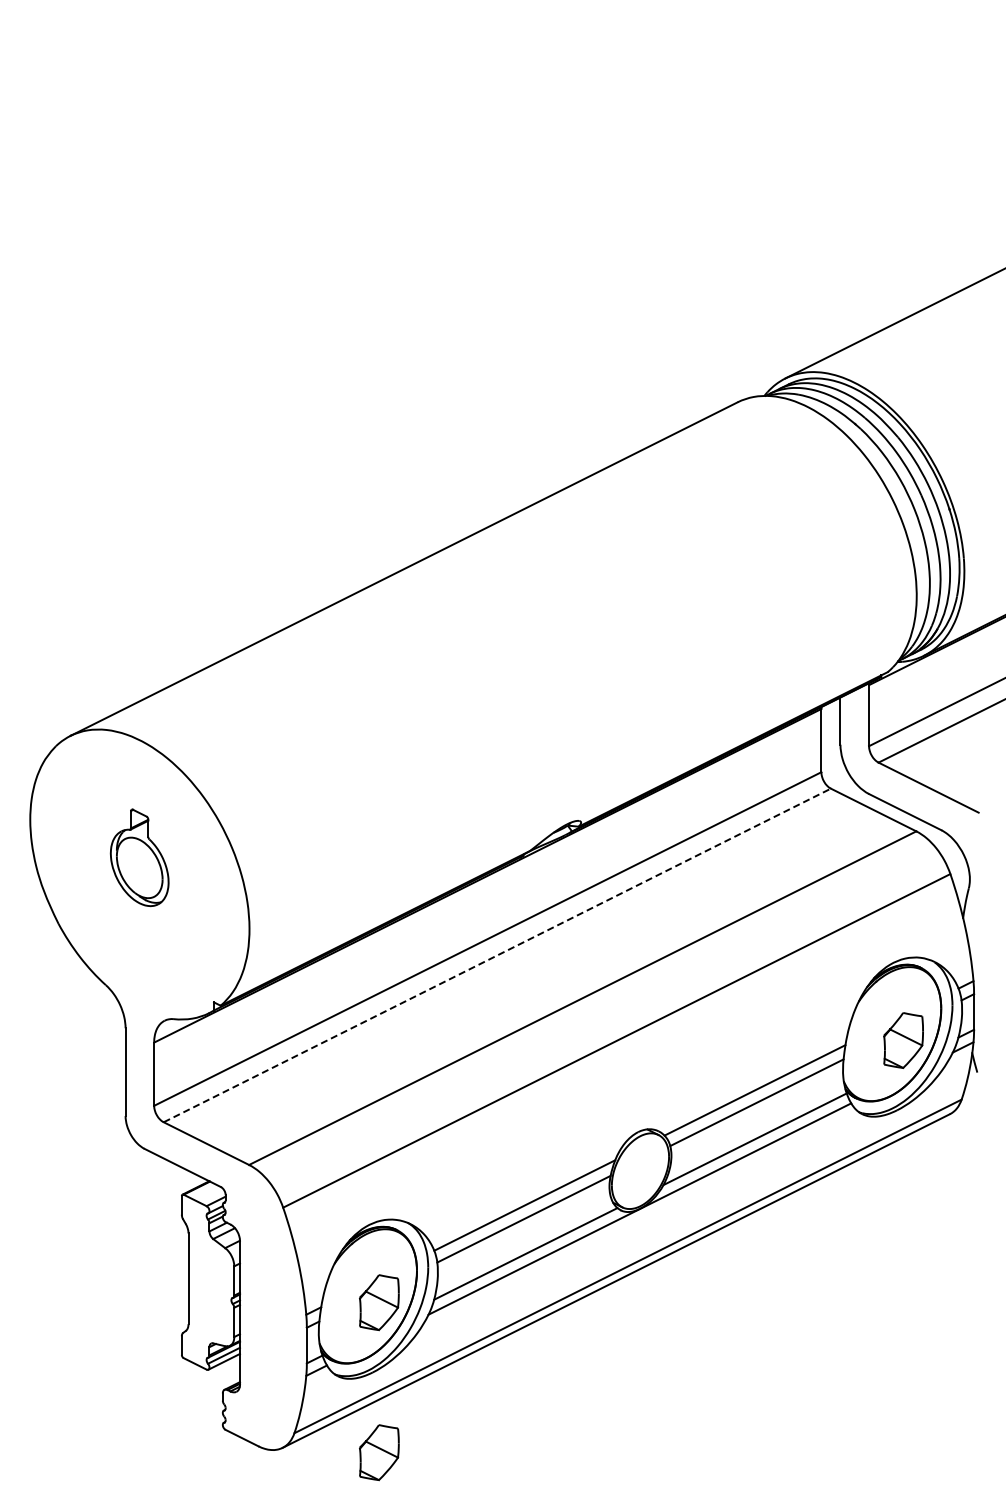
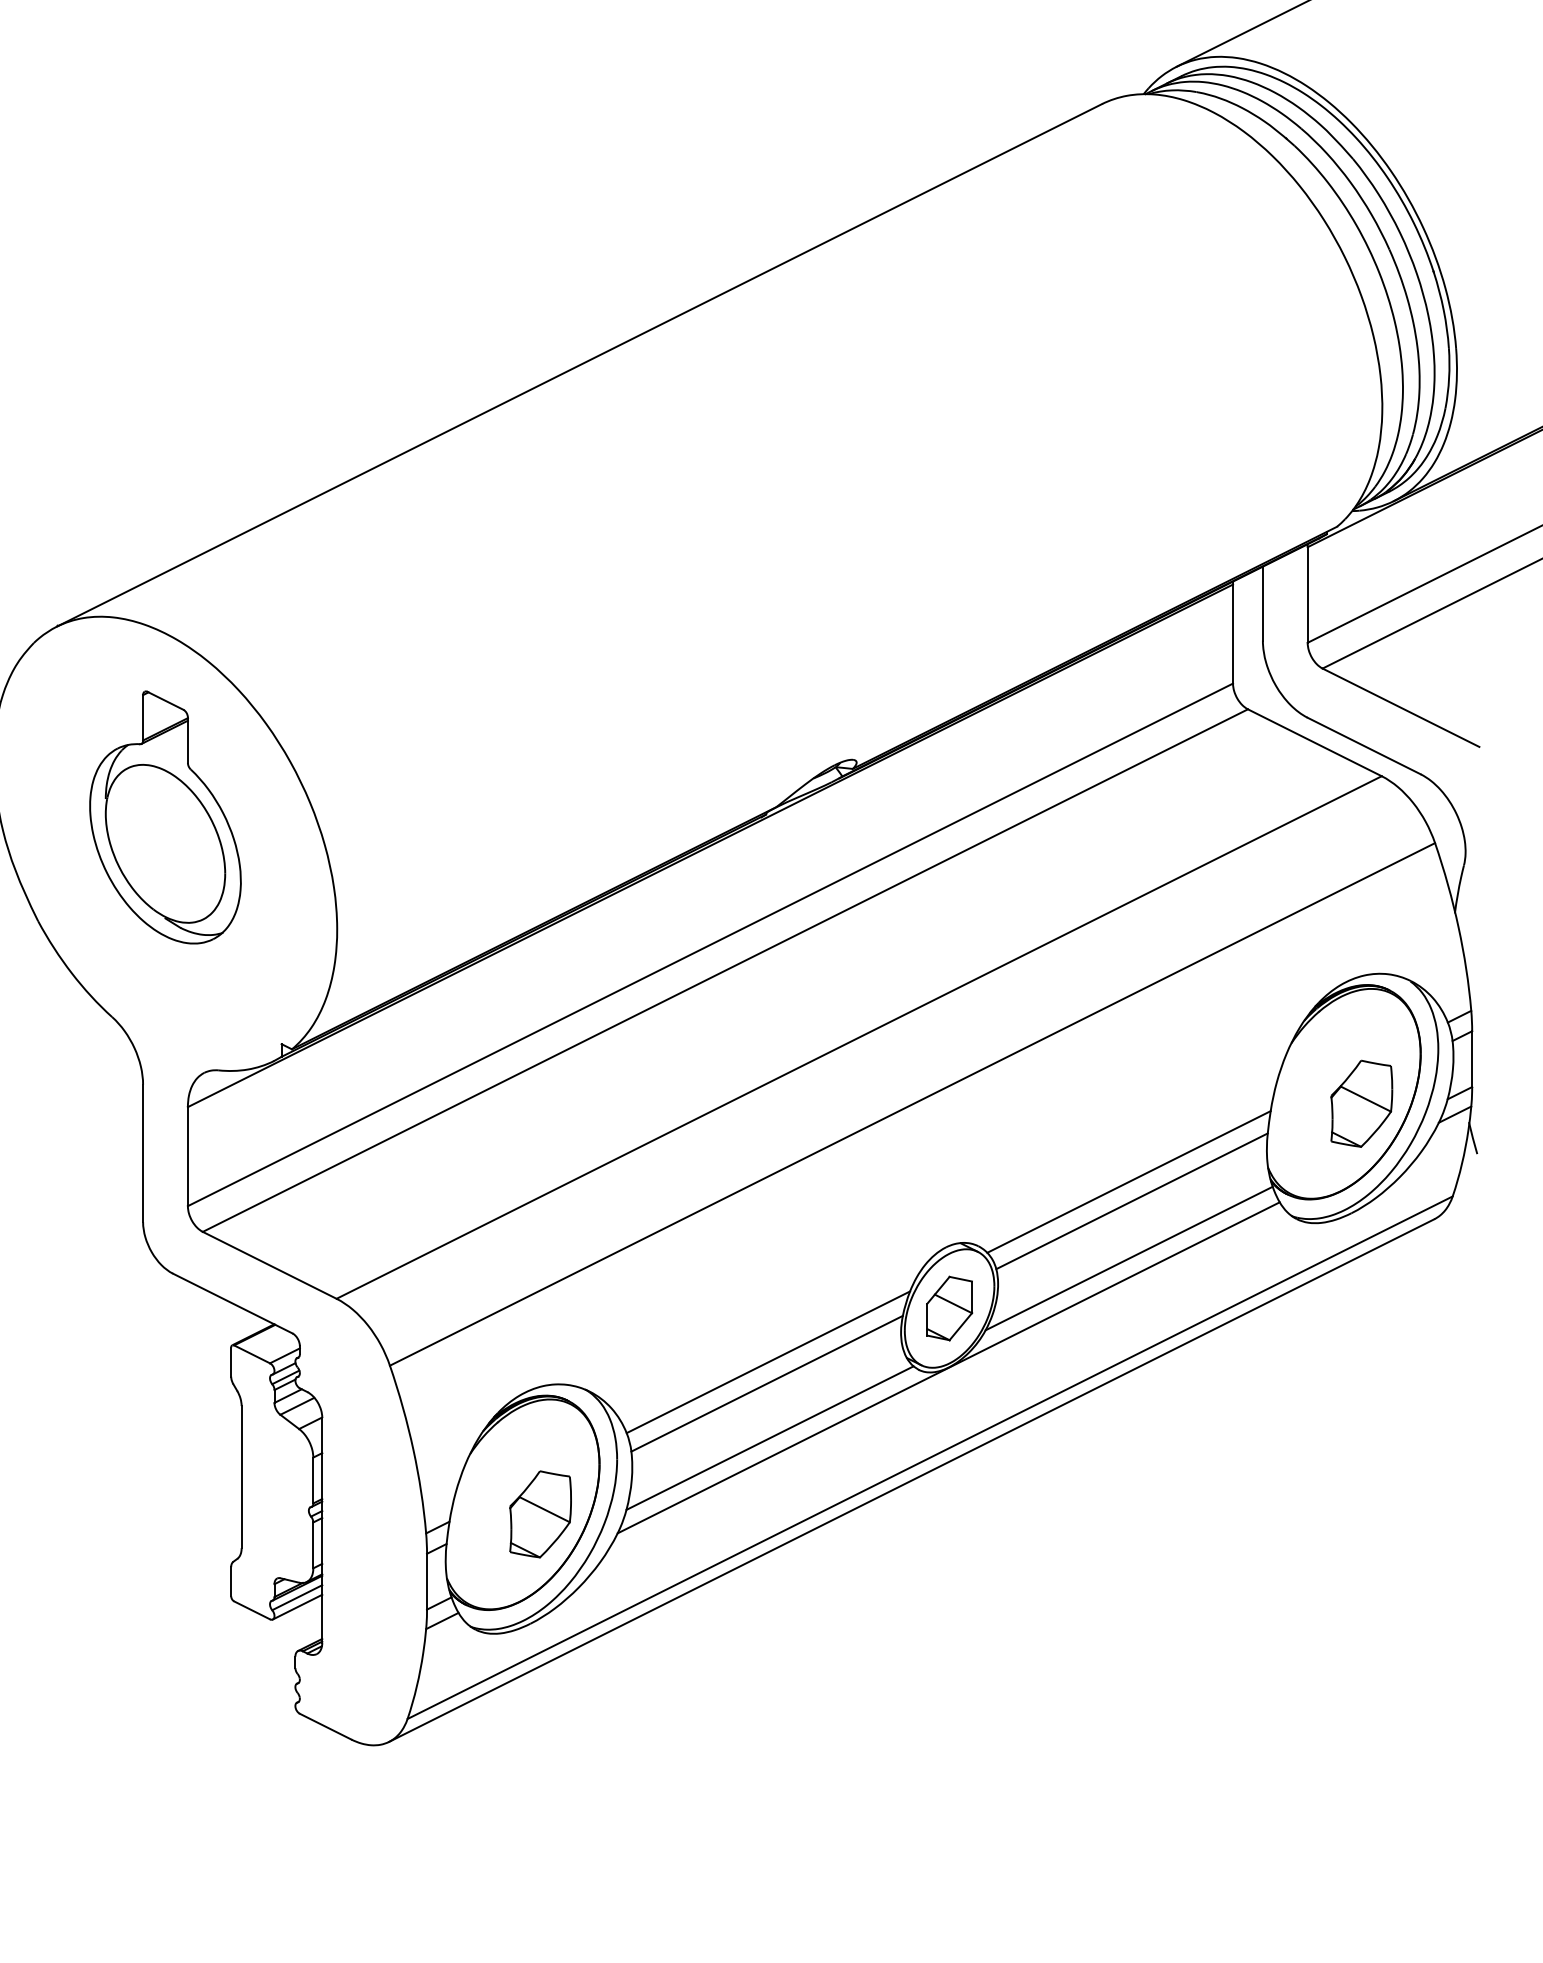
part: (139, 857) -> (164, 817), size x1.67
line: (497, 955) -> (725, 970), dashed -> solid
part: (640, 1170) -> (949, 1307), added
part: (379, 1452) -> (540, 1749), removed

